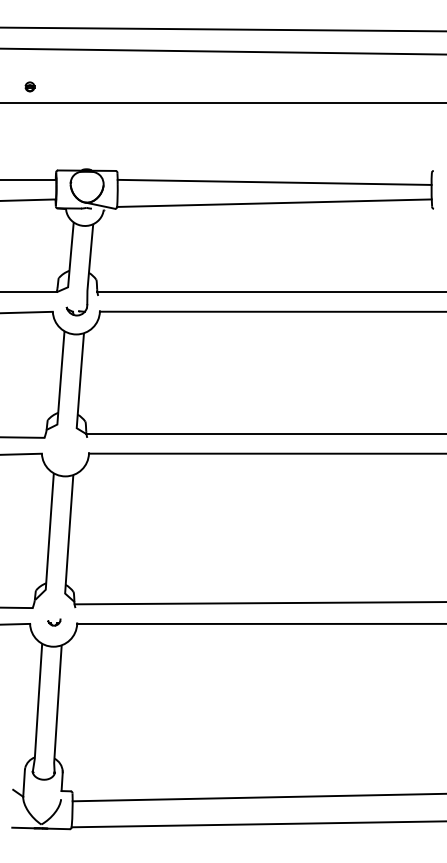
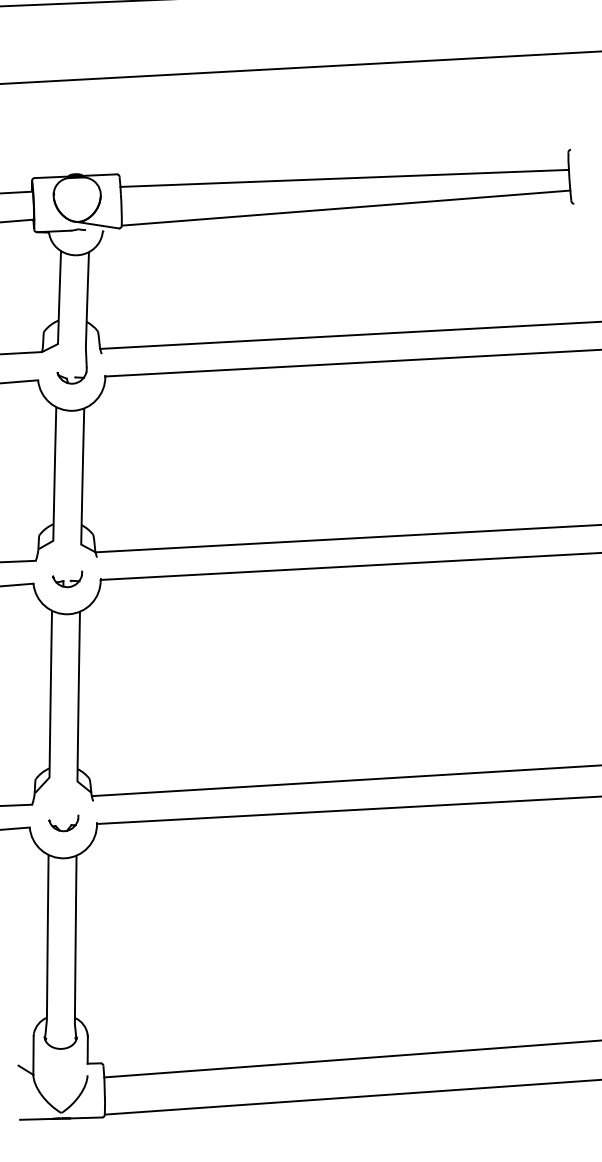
part: (65, 452) -> (67, 580), added
part: (54, 622) -> (64, 823), size x1.67

